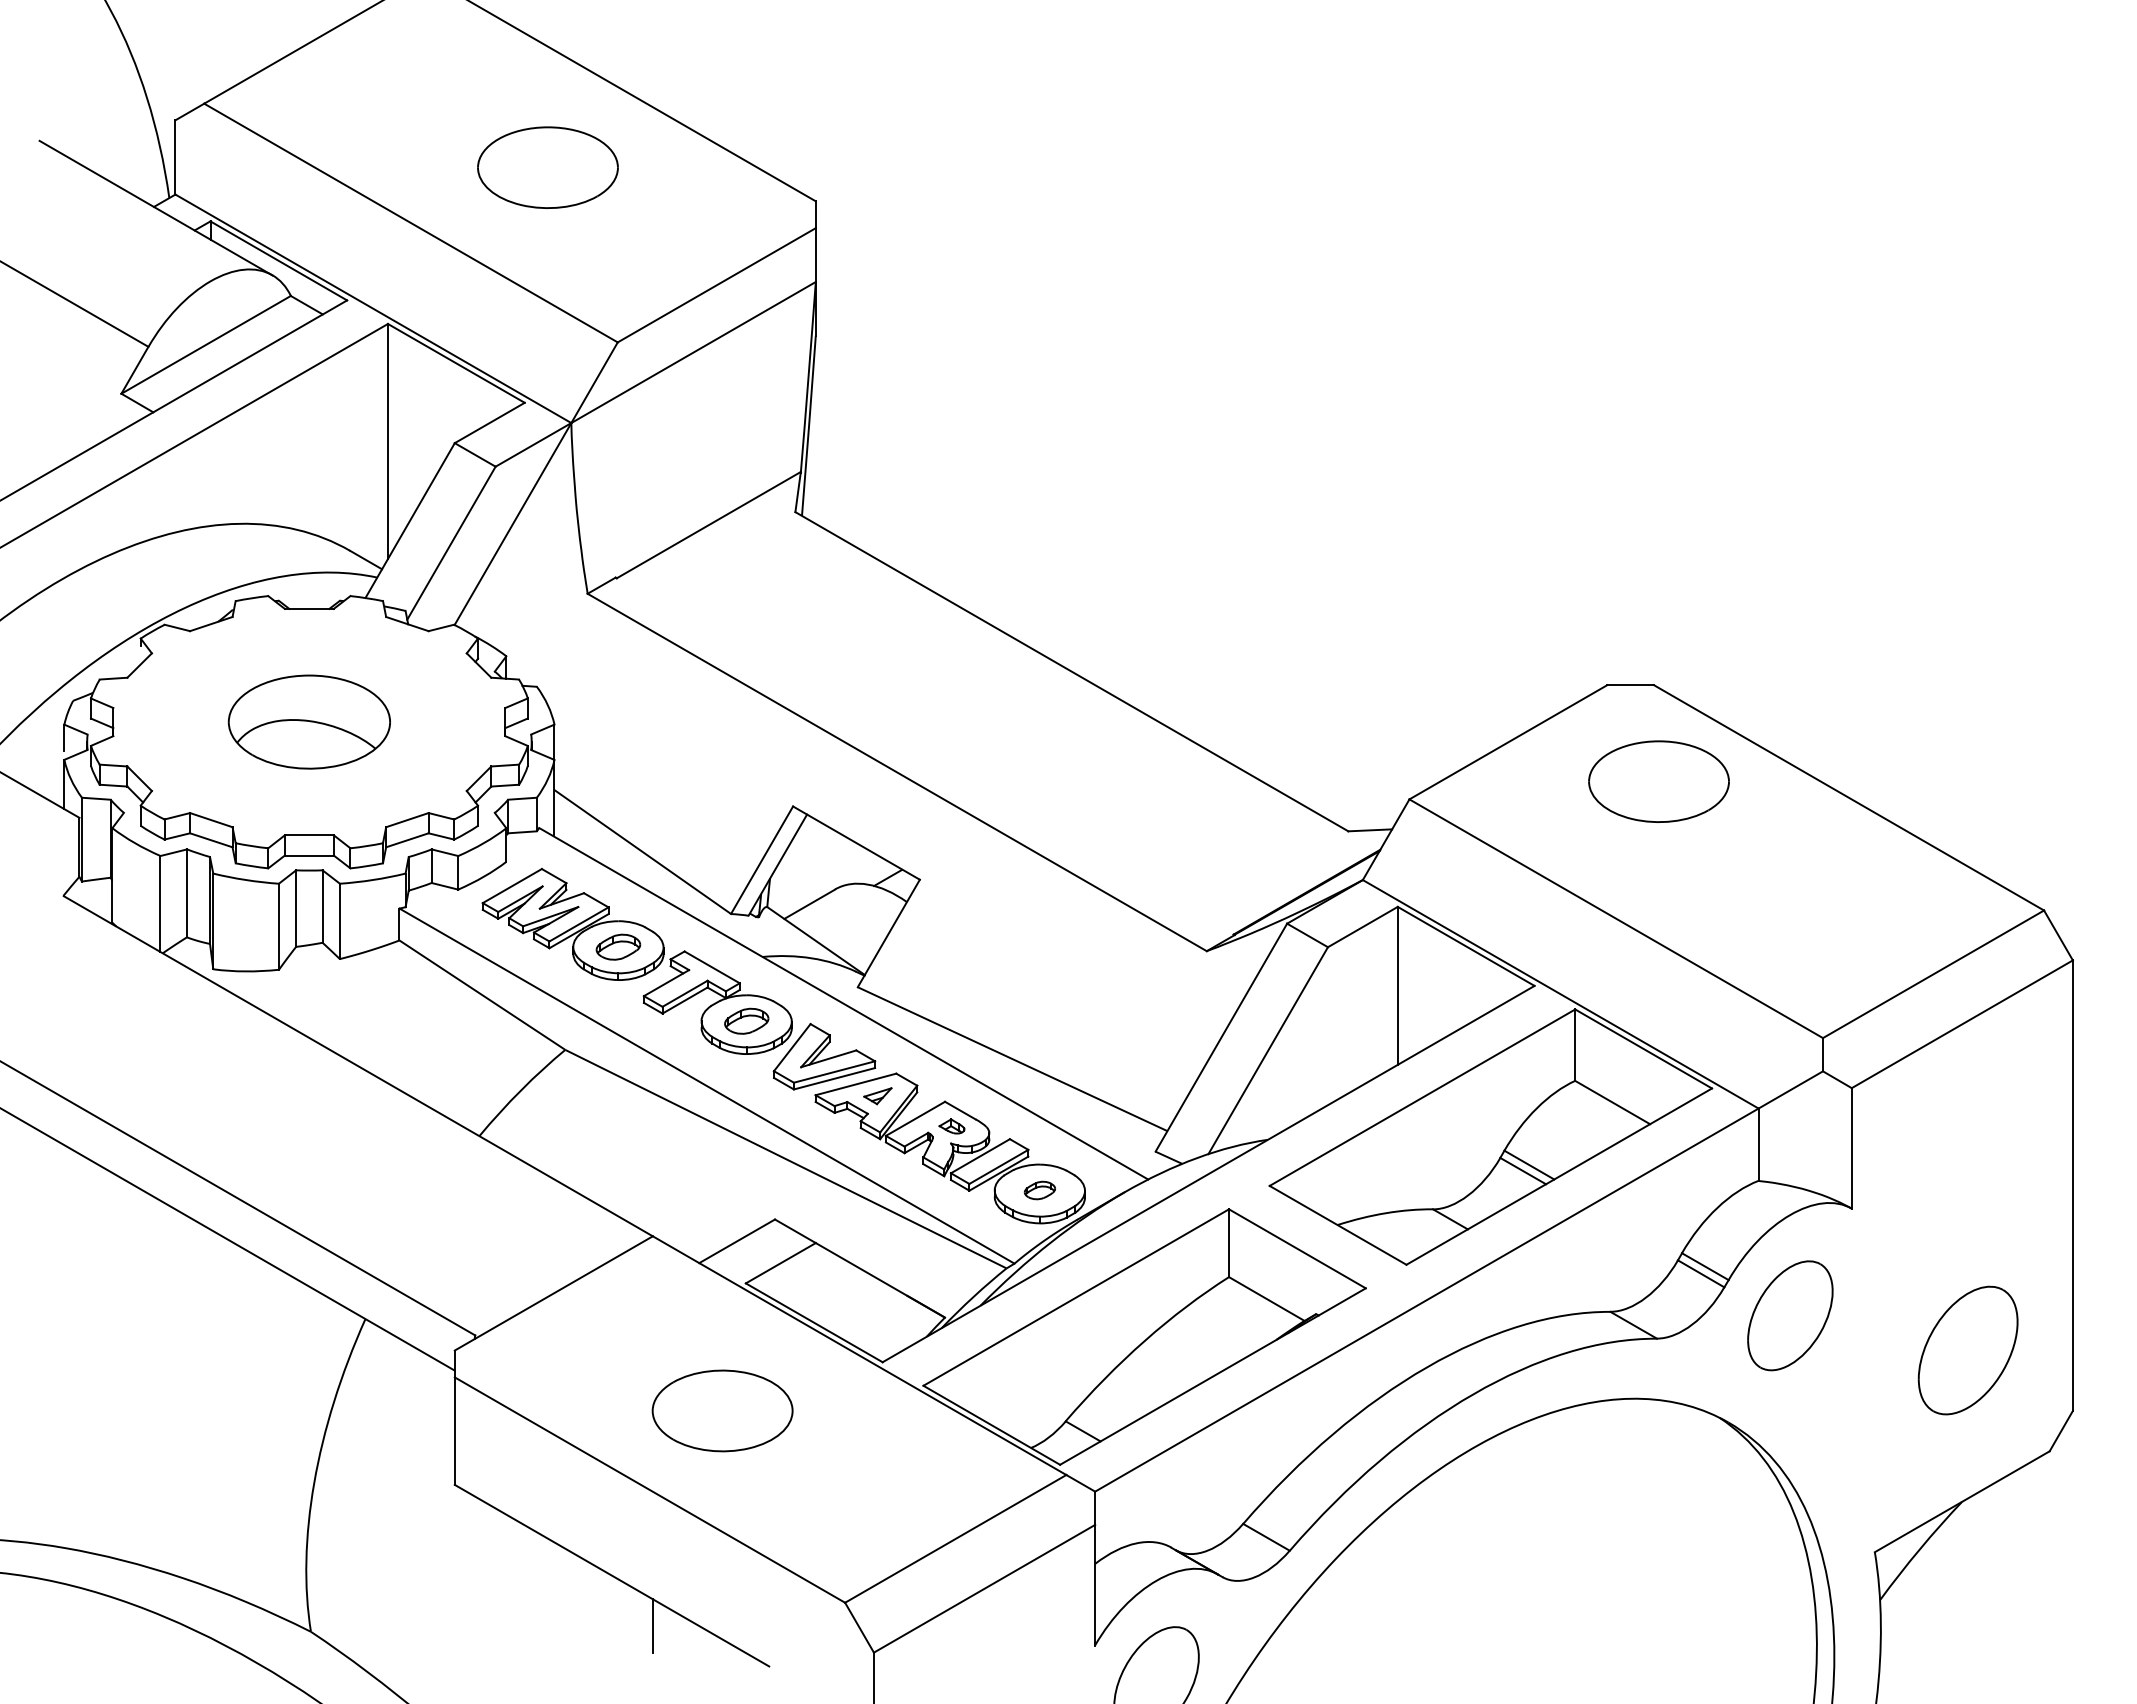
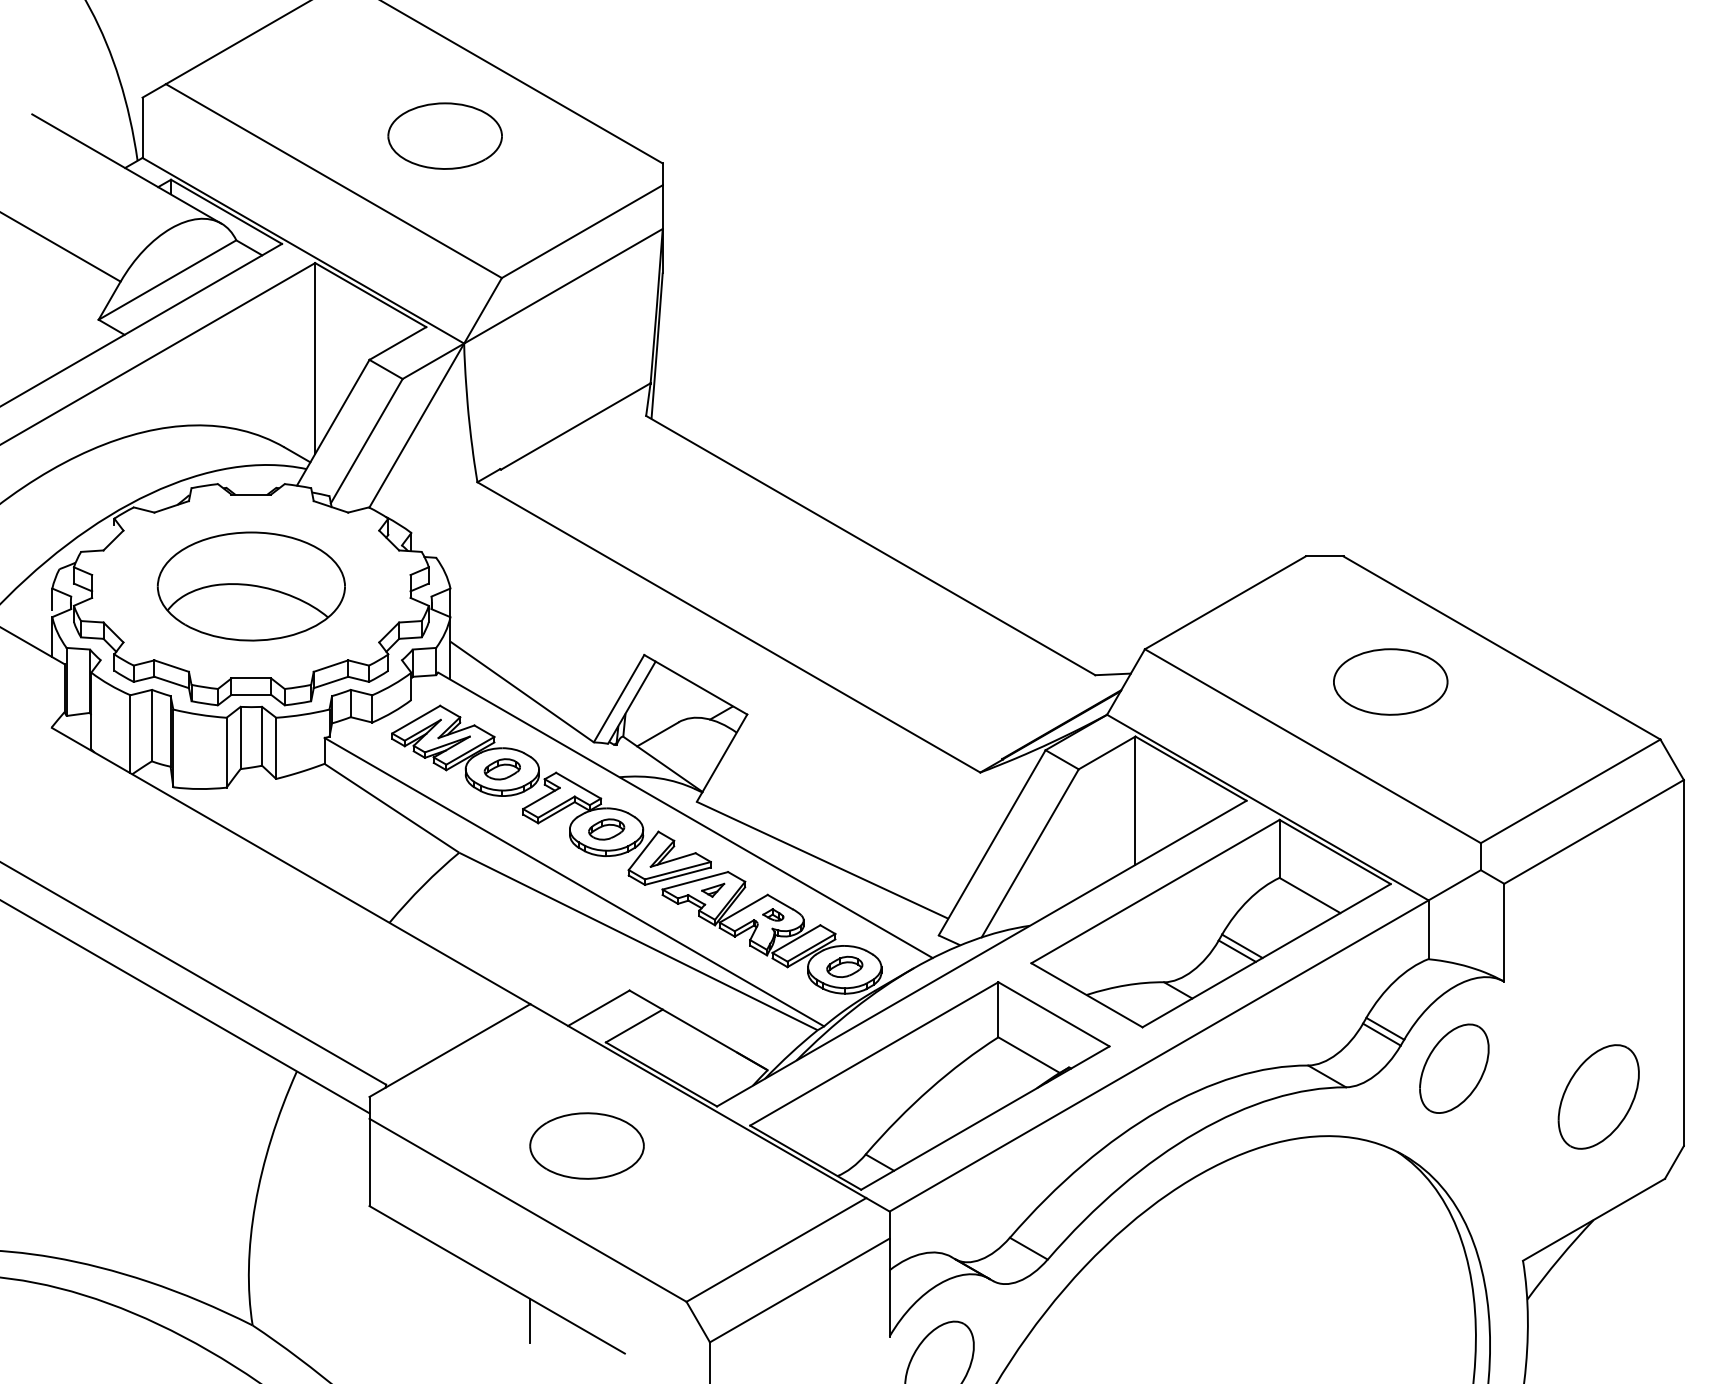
part: (309, 721) -> (251, 585), size x1.43
part: (1658, 781) -> (1390, 681), moved
part: (1039, 1190) -> (844, 966), size x1.43

